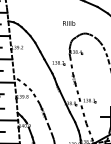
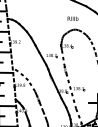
text: (68, 23) -> (72, 18), moved

